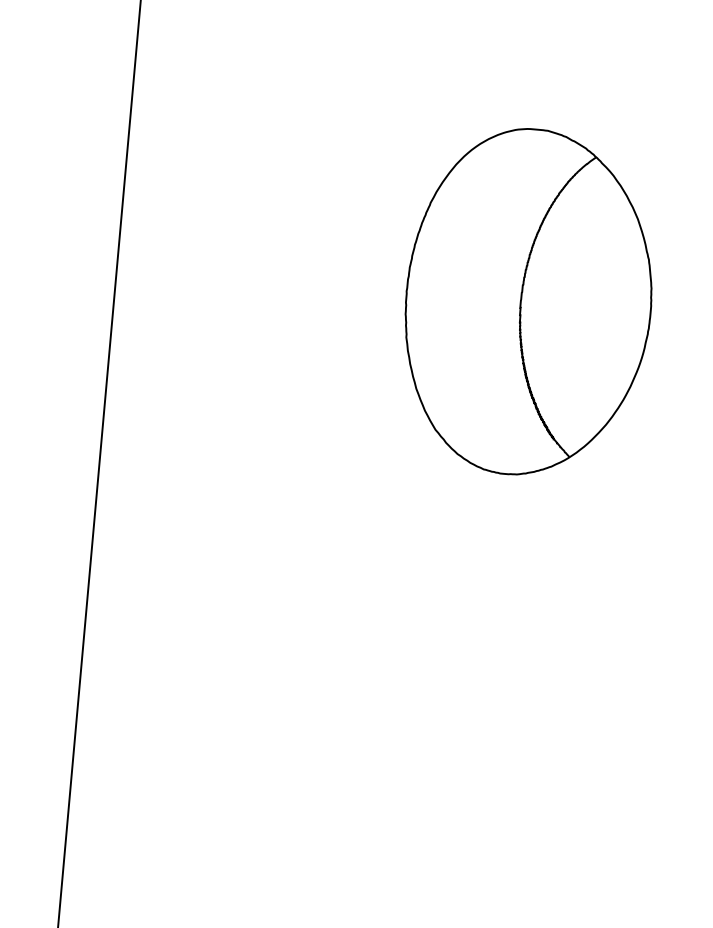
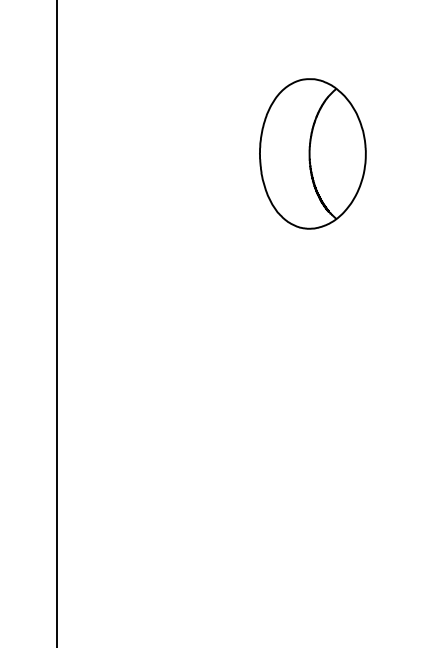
part: (528, 301) -> (312, 153), size x0.7

